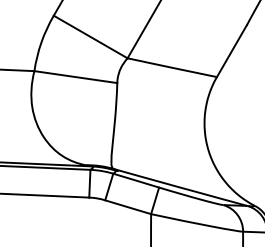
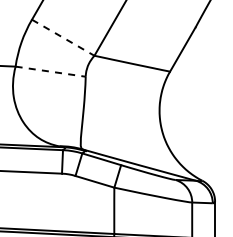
line: (91, 37) -> (63, 38), solid -> dashed
line: (76, 76) -> (51, 71), solid -> dashed

